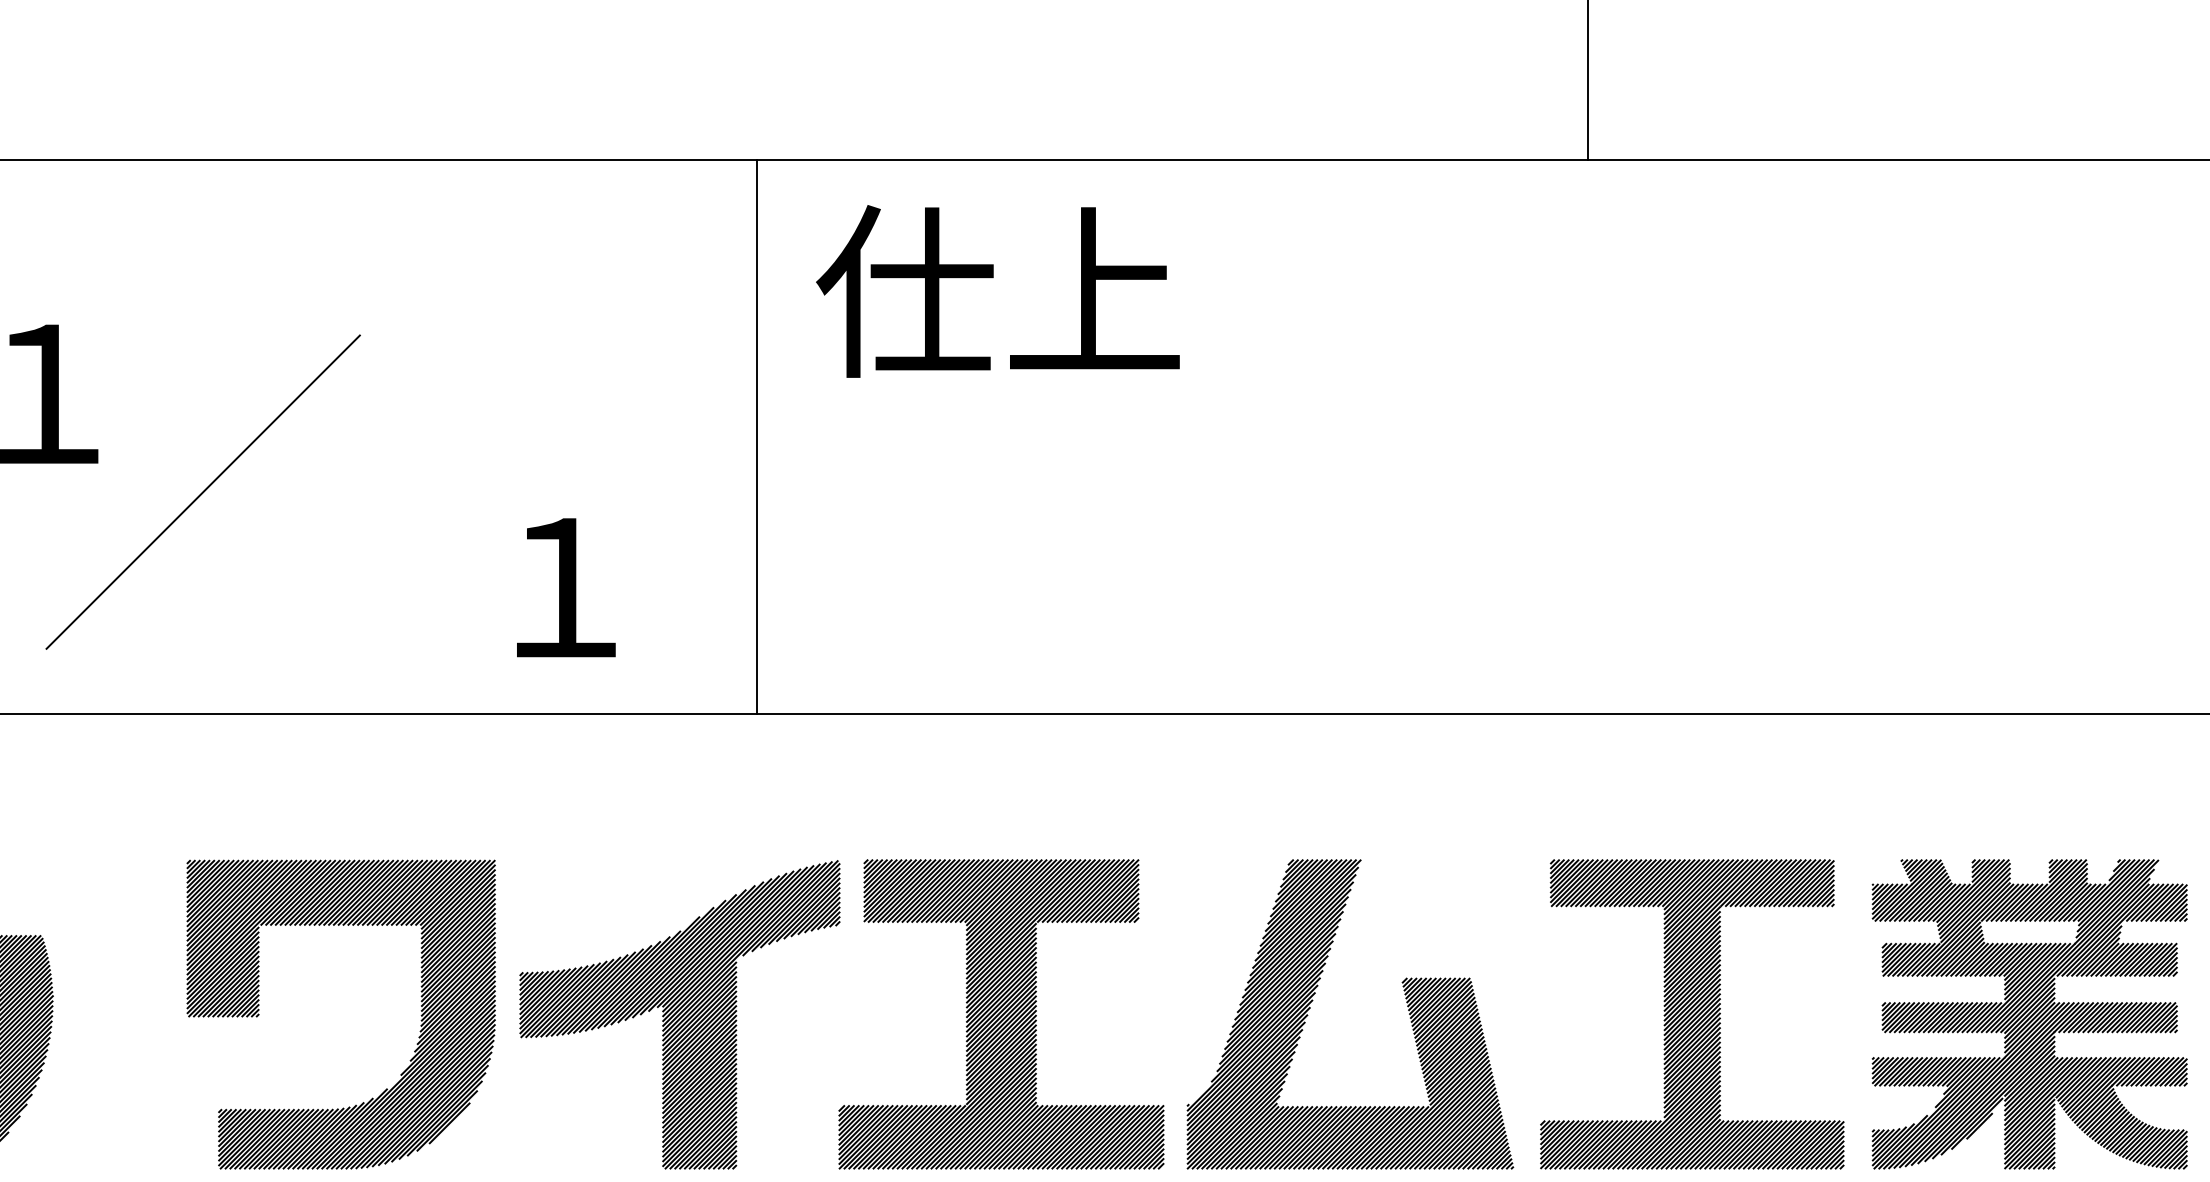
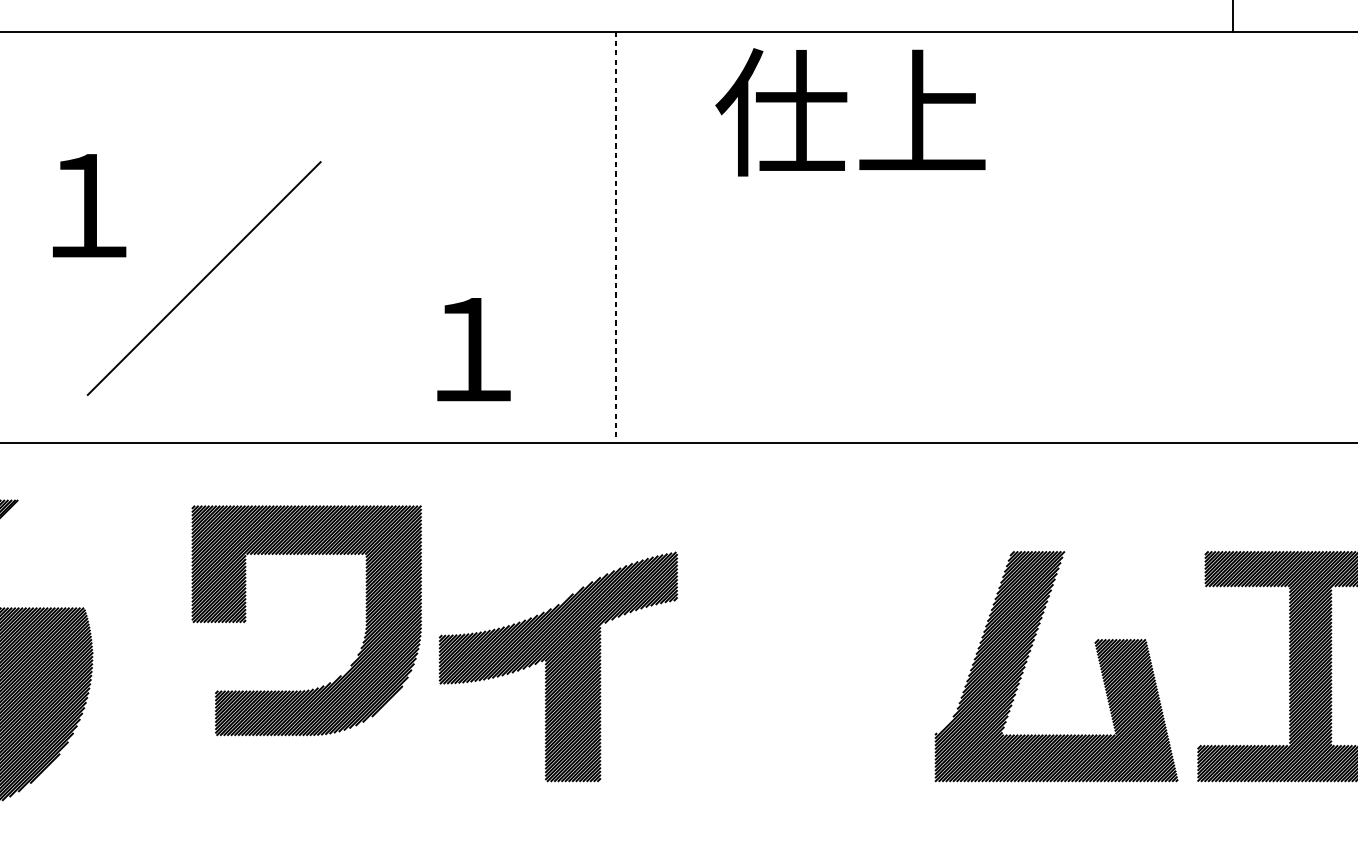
text: (997, 291) -> (850, 112), moved
line: (757, 436) -> (616, 237), solid -> dashed
part: (1001, 1014) -> (797, 666), removed
part: (420, 1015) -> (365, 621), moved

